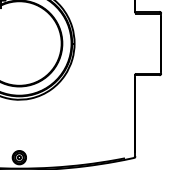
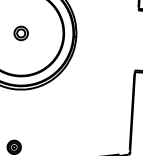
part: (18, 43) -> (20, 33), added

